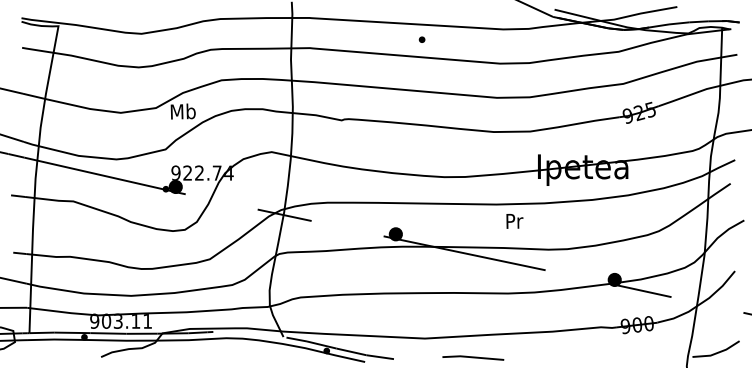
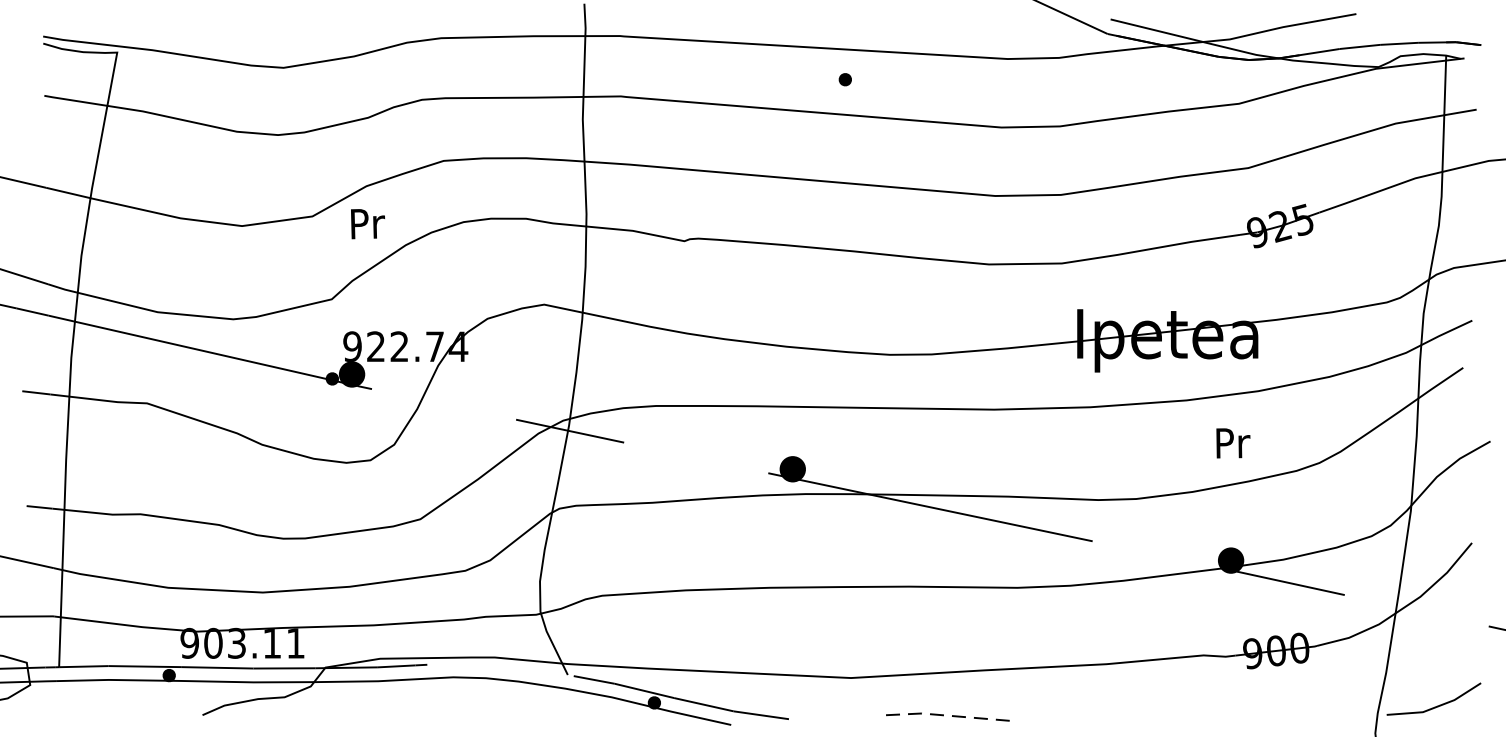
text: (182, 111) -> (365, 223), Mb -> Pr
text: (514, 221) -> (1232, 443), moved
line: (473, 357) -> (948, 715), solid -> dashed

